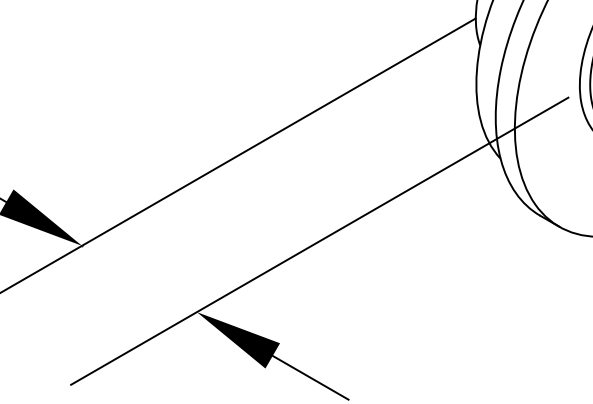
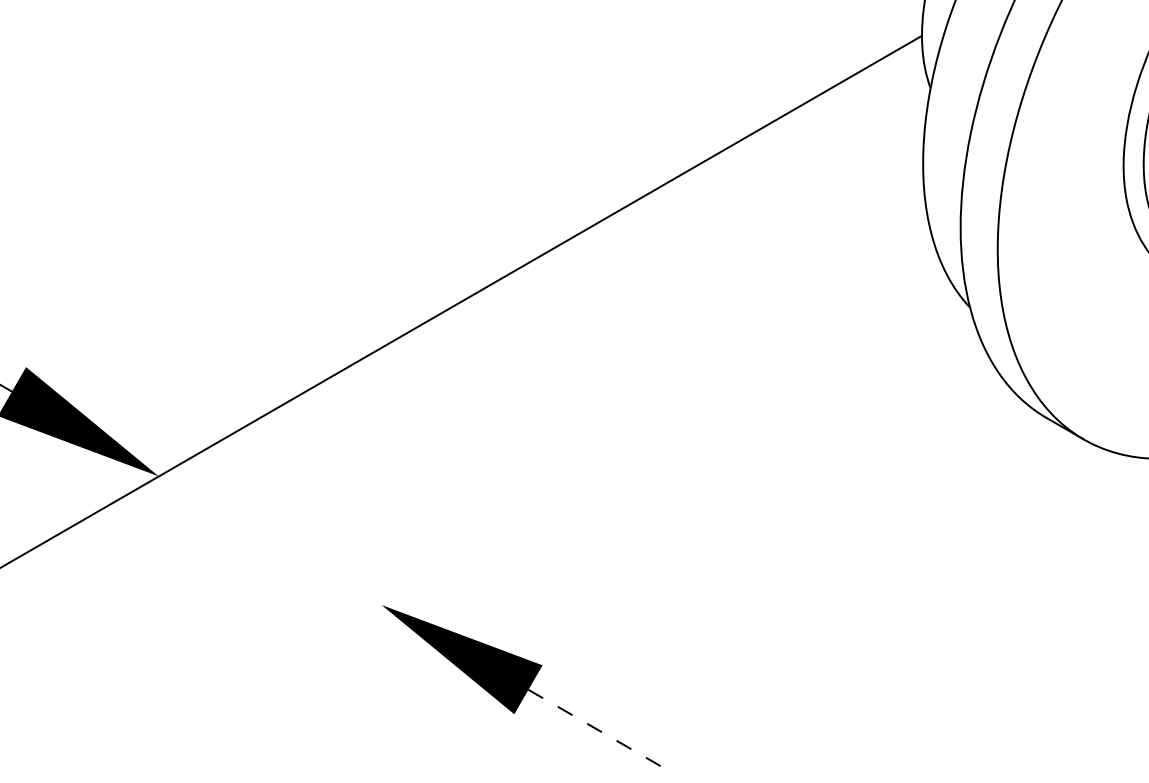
line: (319, 240) -> (619, 466), removed
line: (310, 377) -> (601, 731), solid -> dashed

